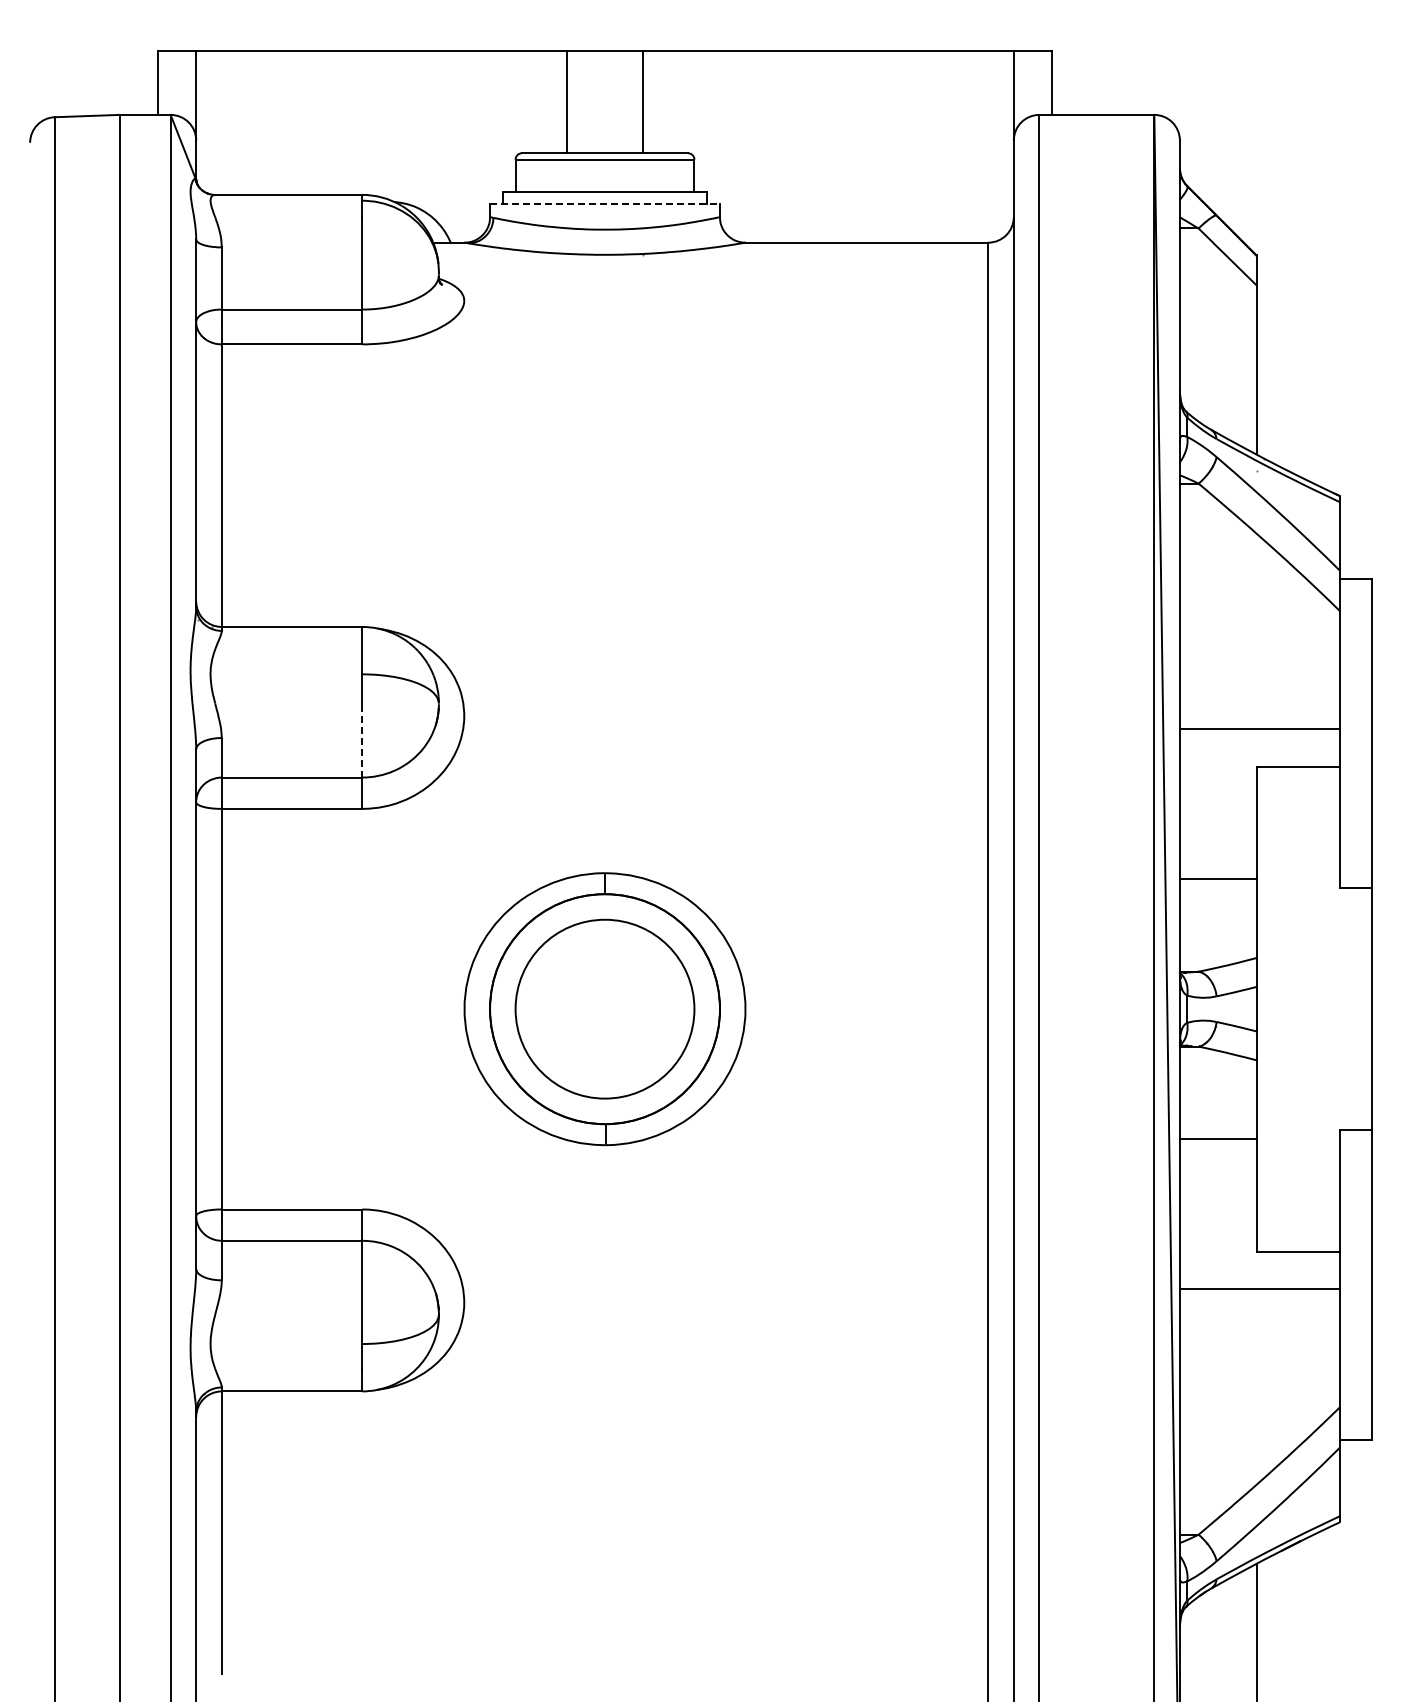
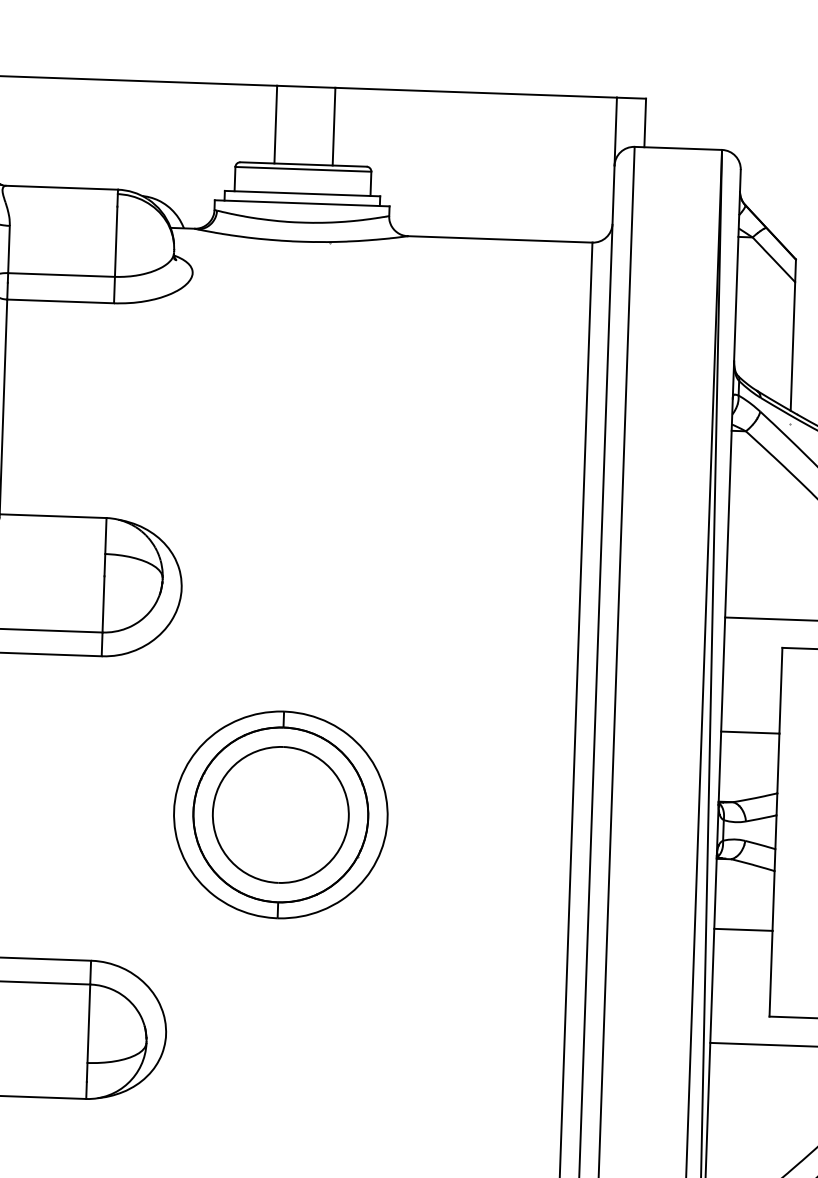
line: (605, 204) -> (302, 203), dashed -> solid
line: (362, 740) -> (103, 604), dashed -> solid

